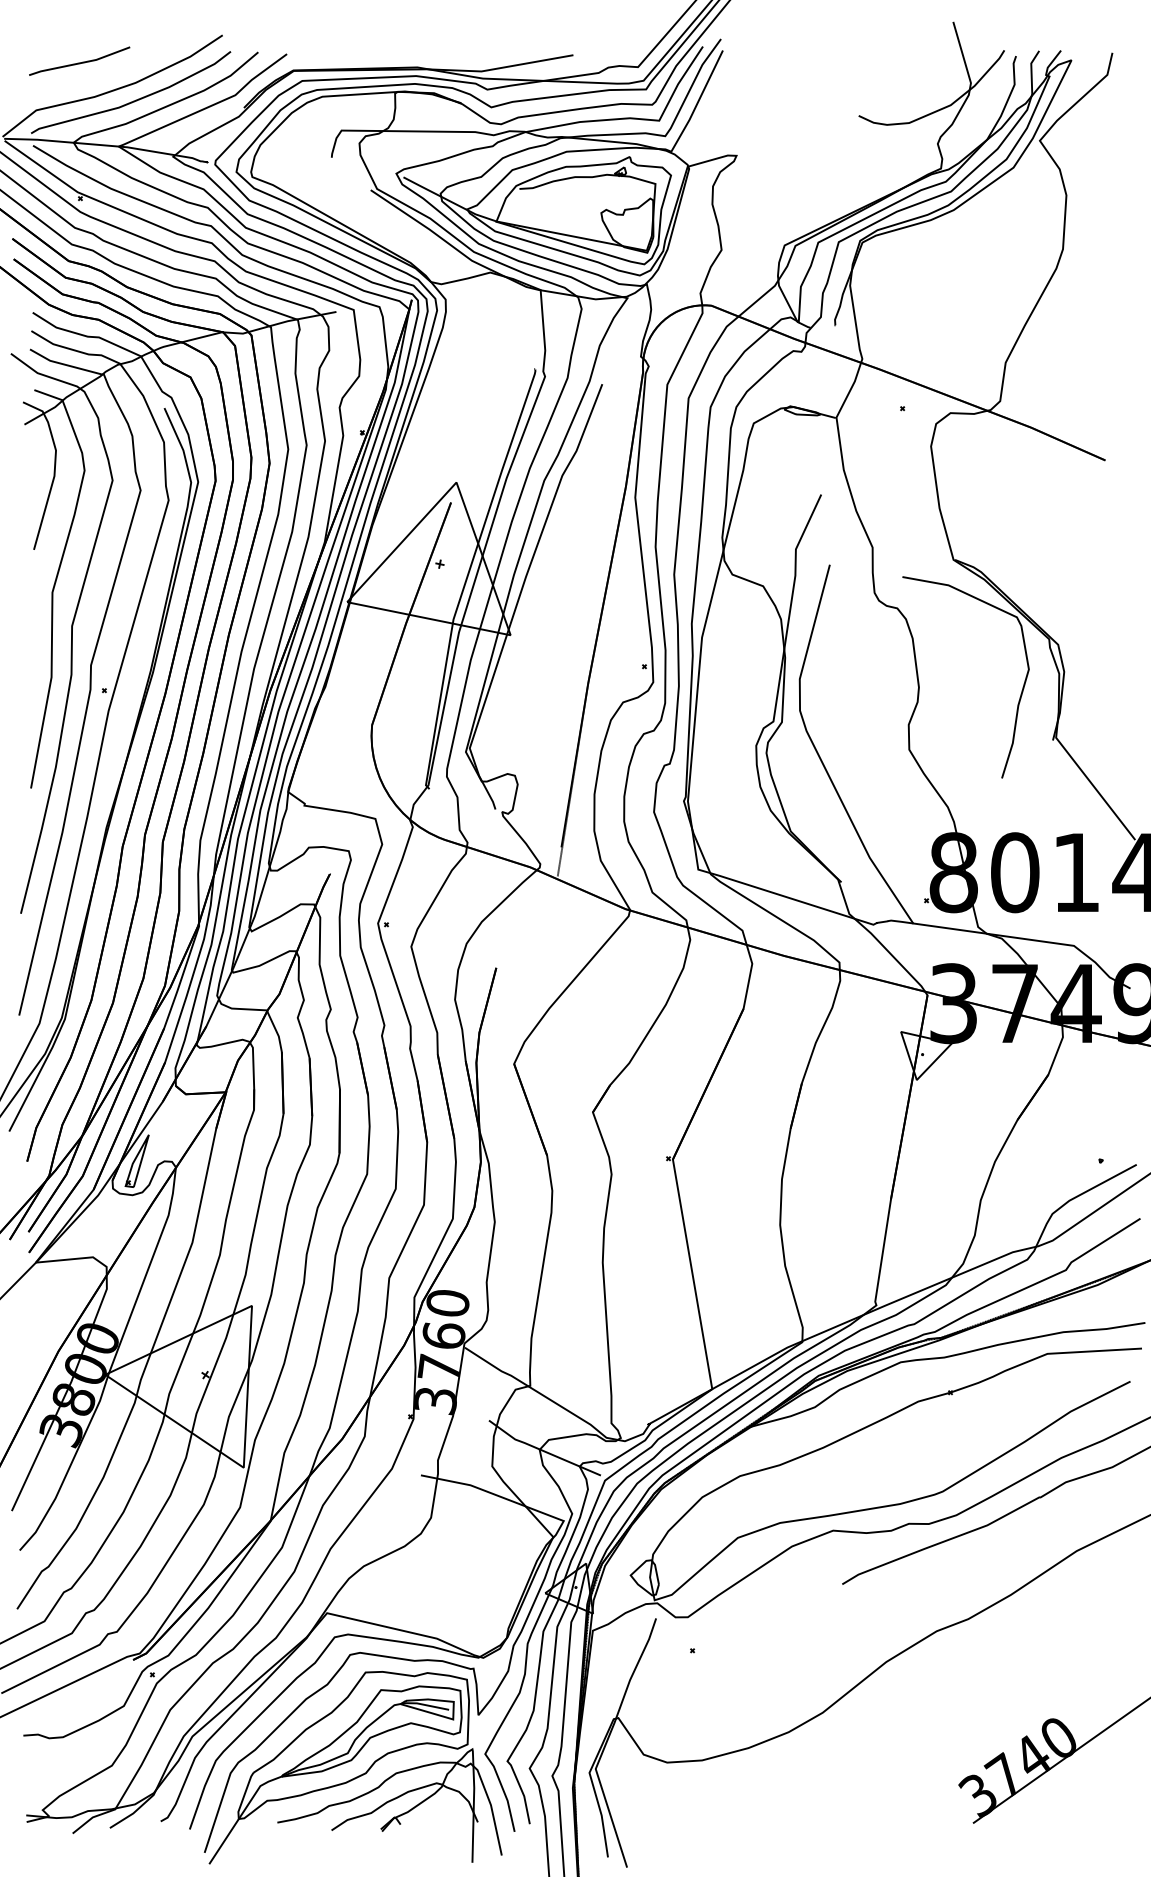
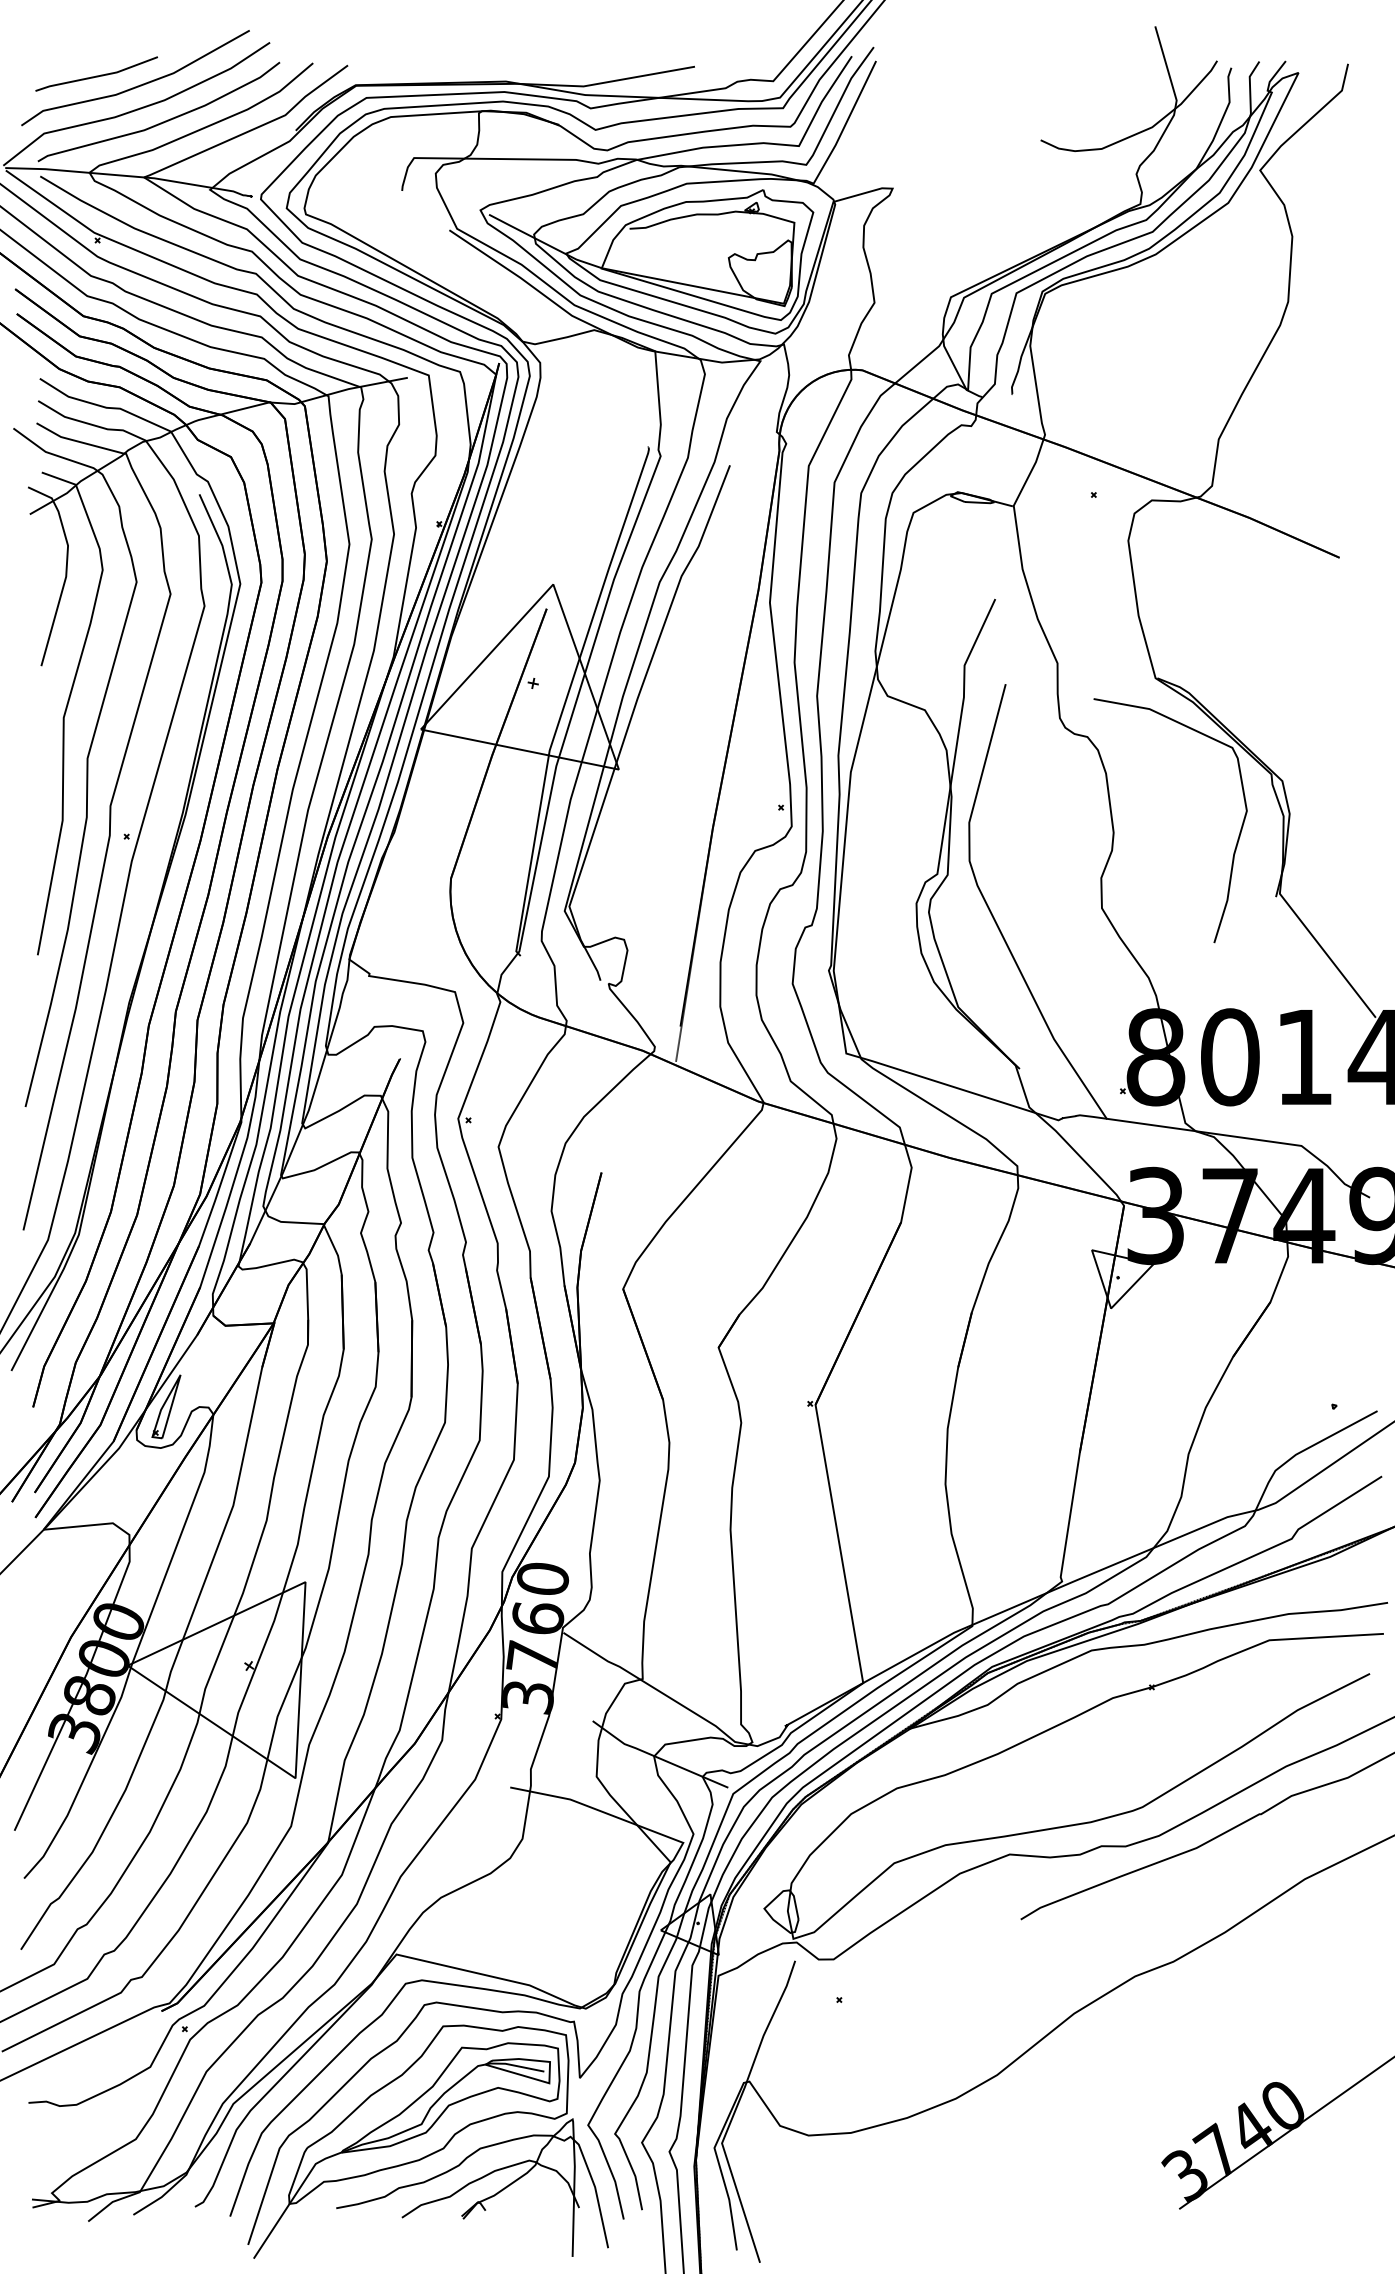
line: (113, 70) -> (137, 85), added

